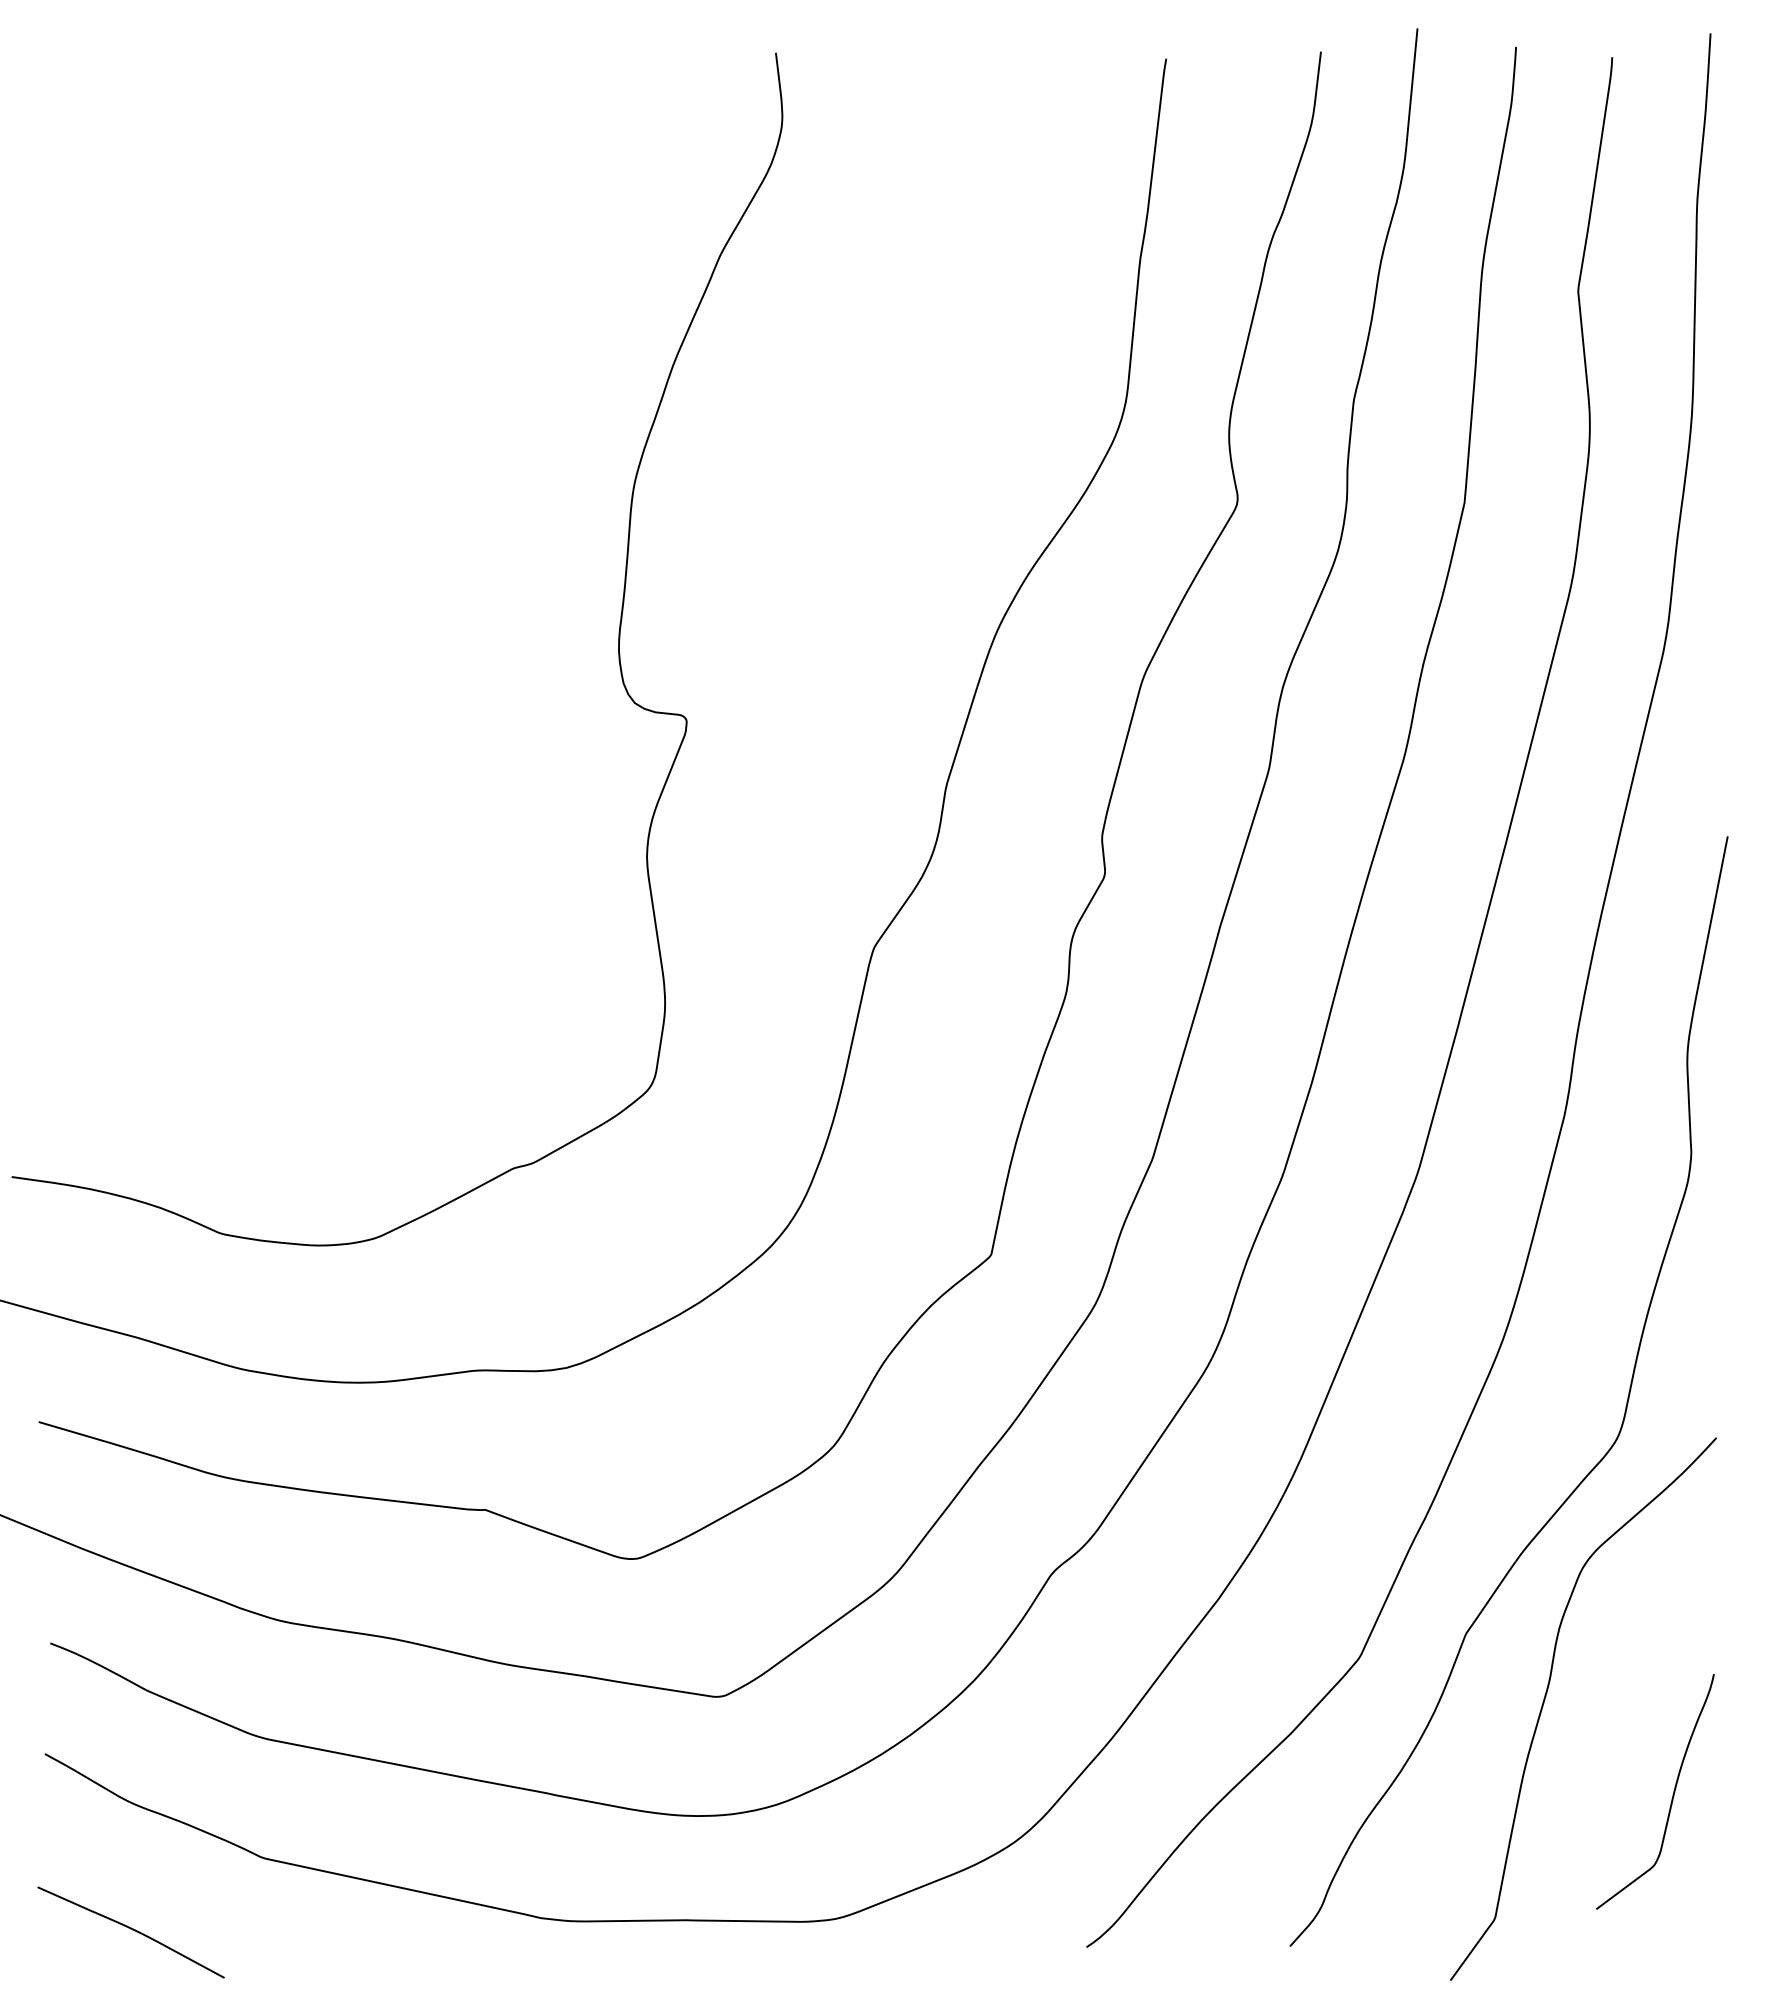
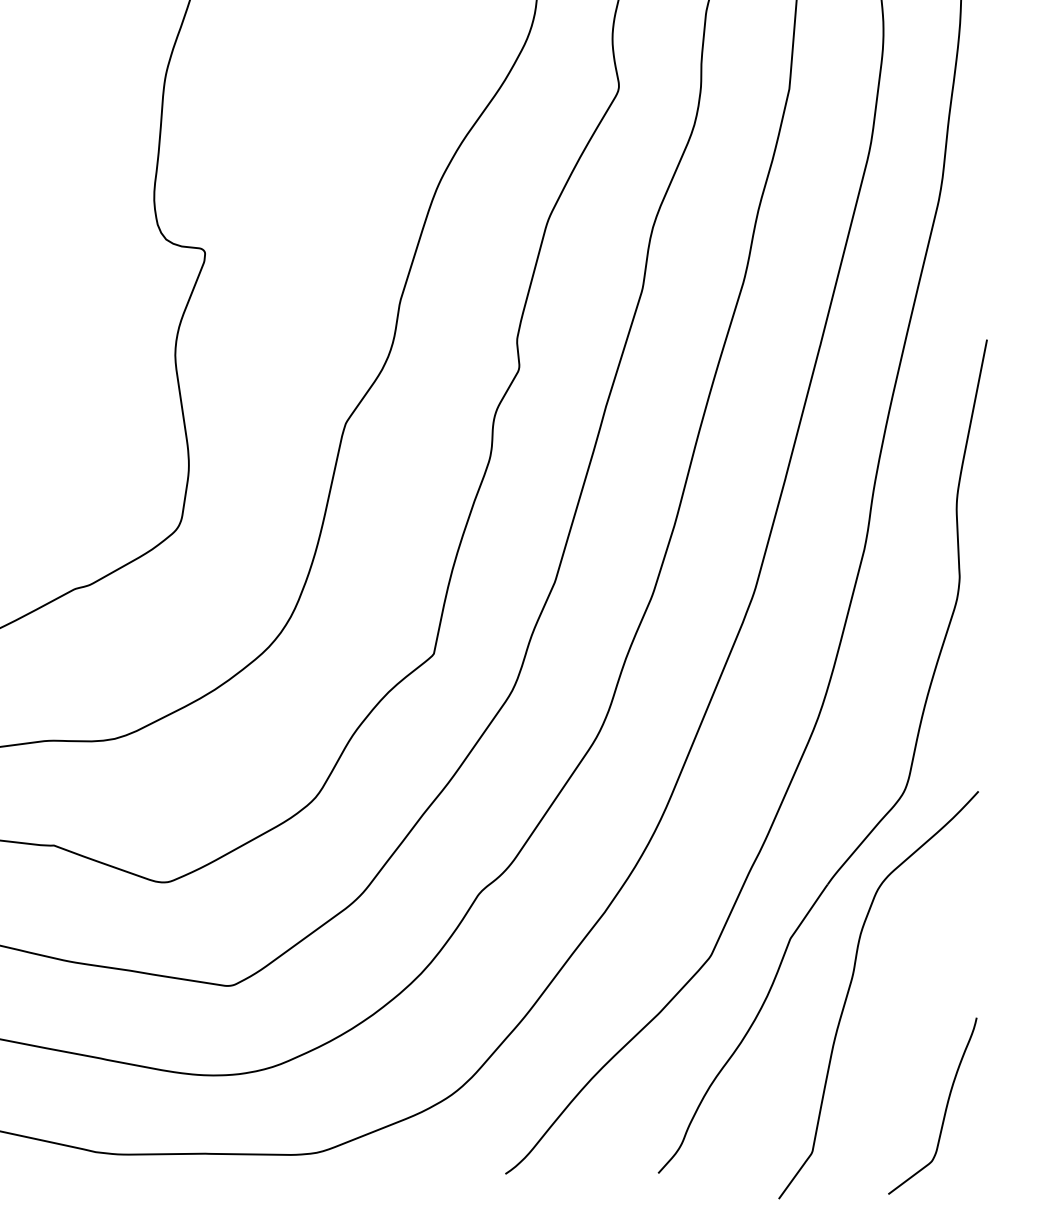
curve: (1672, 1794) -> (945, 1108), moved

